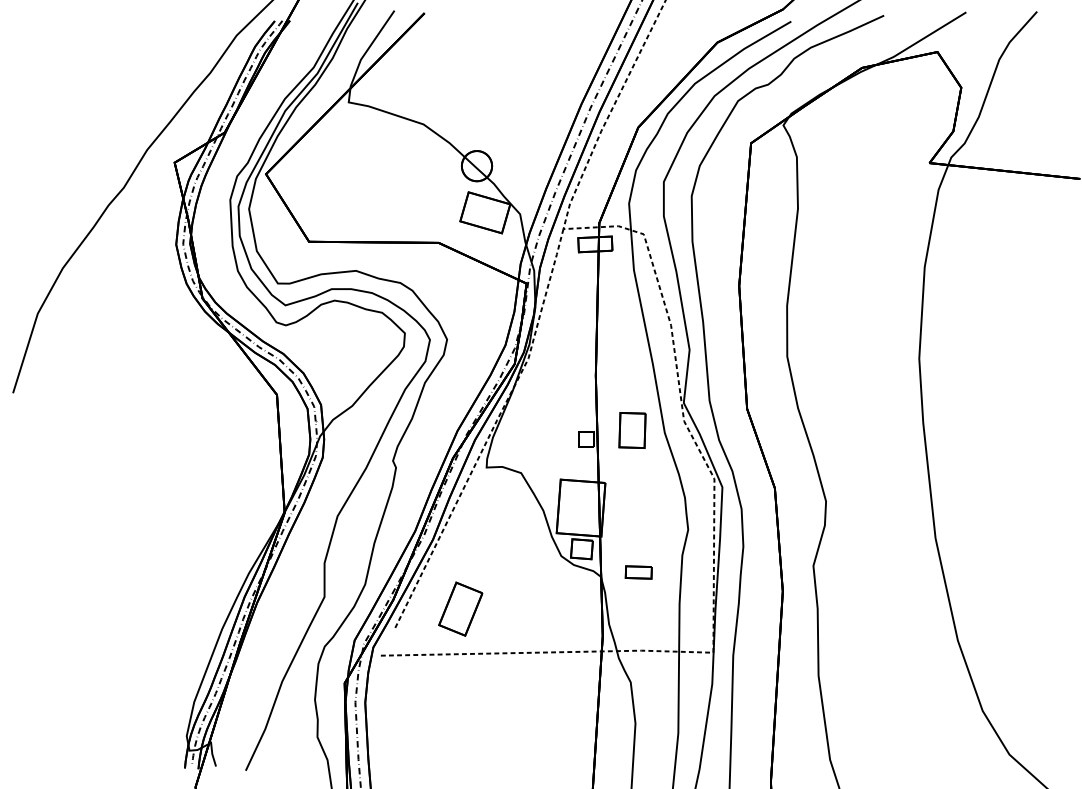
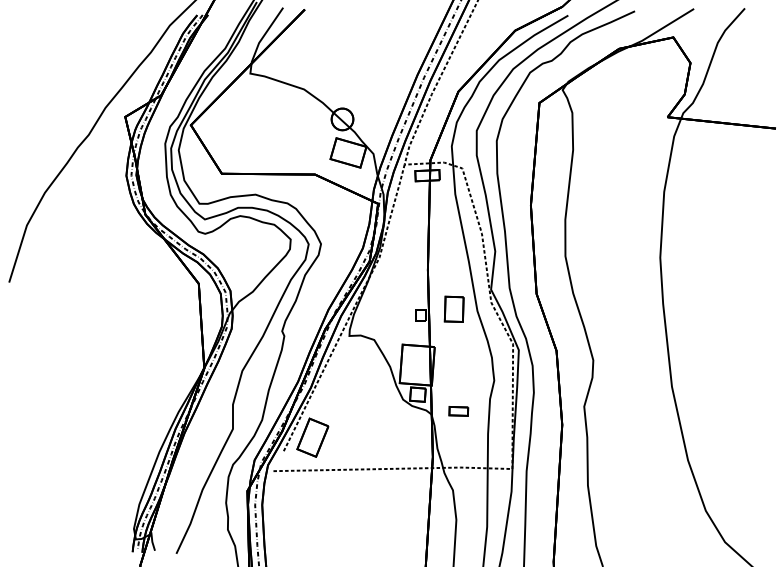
part: (460, 608) -> (312, 437), moved

